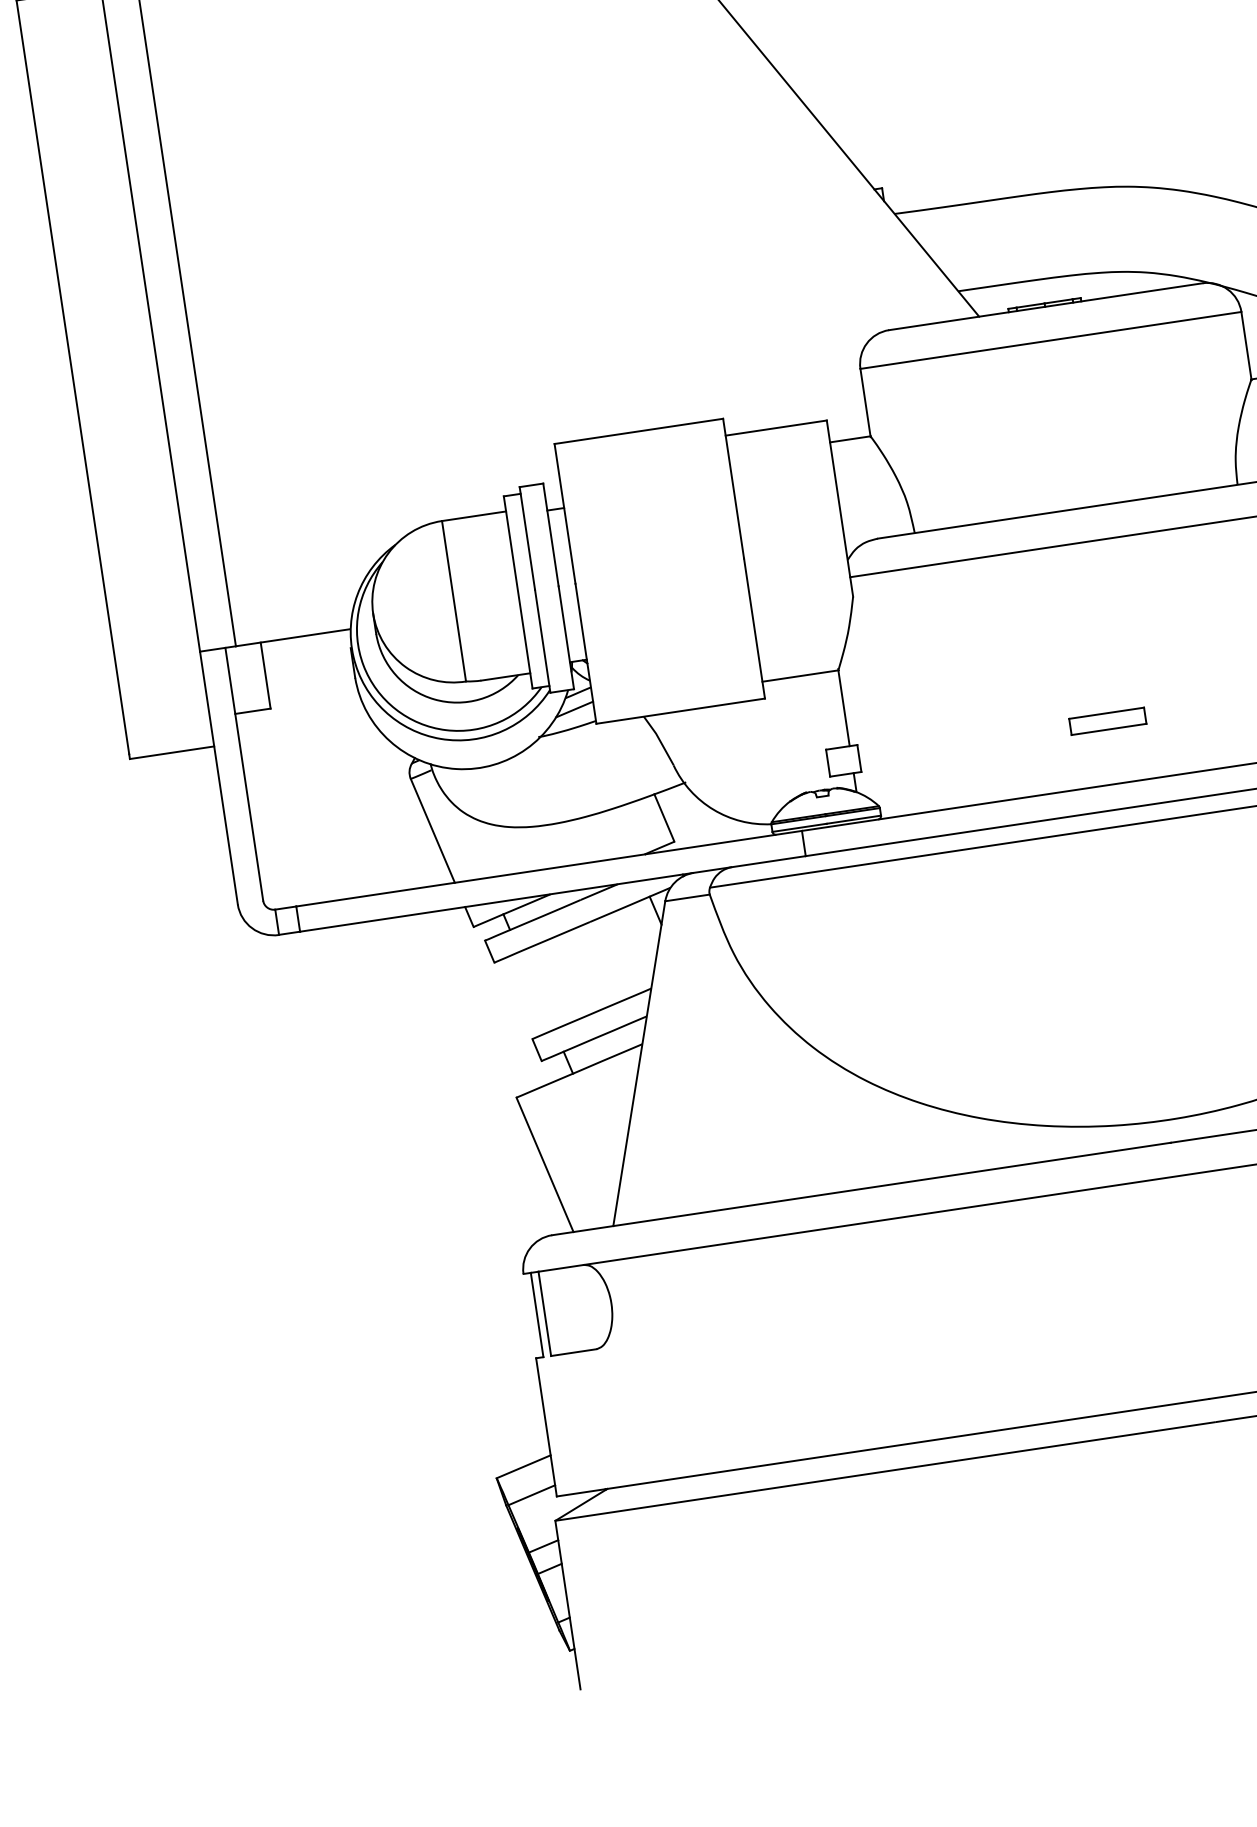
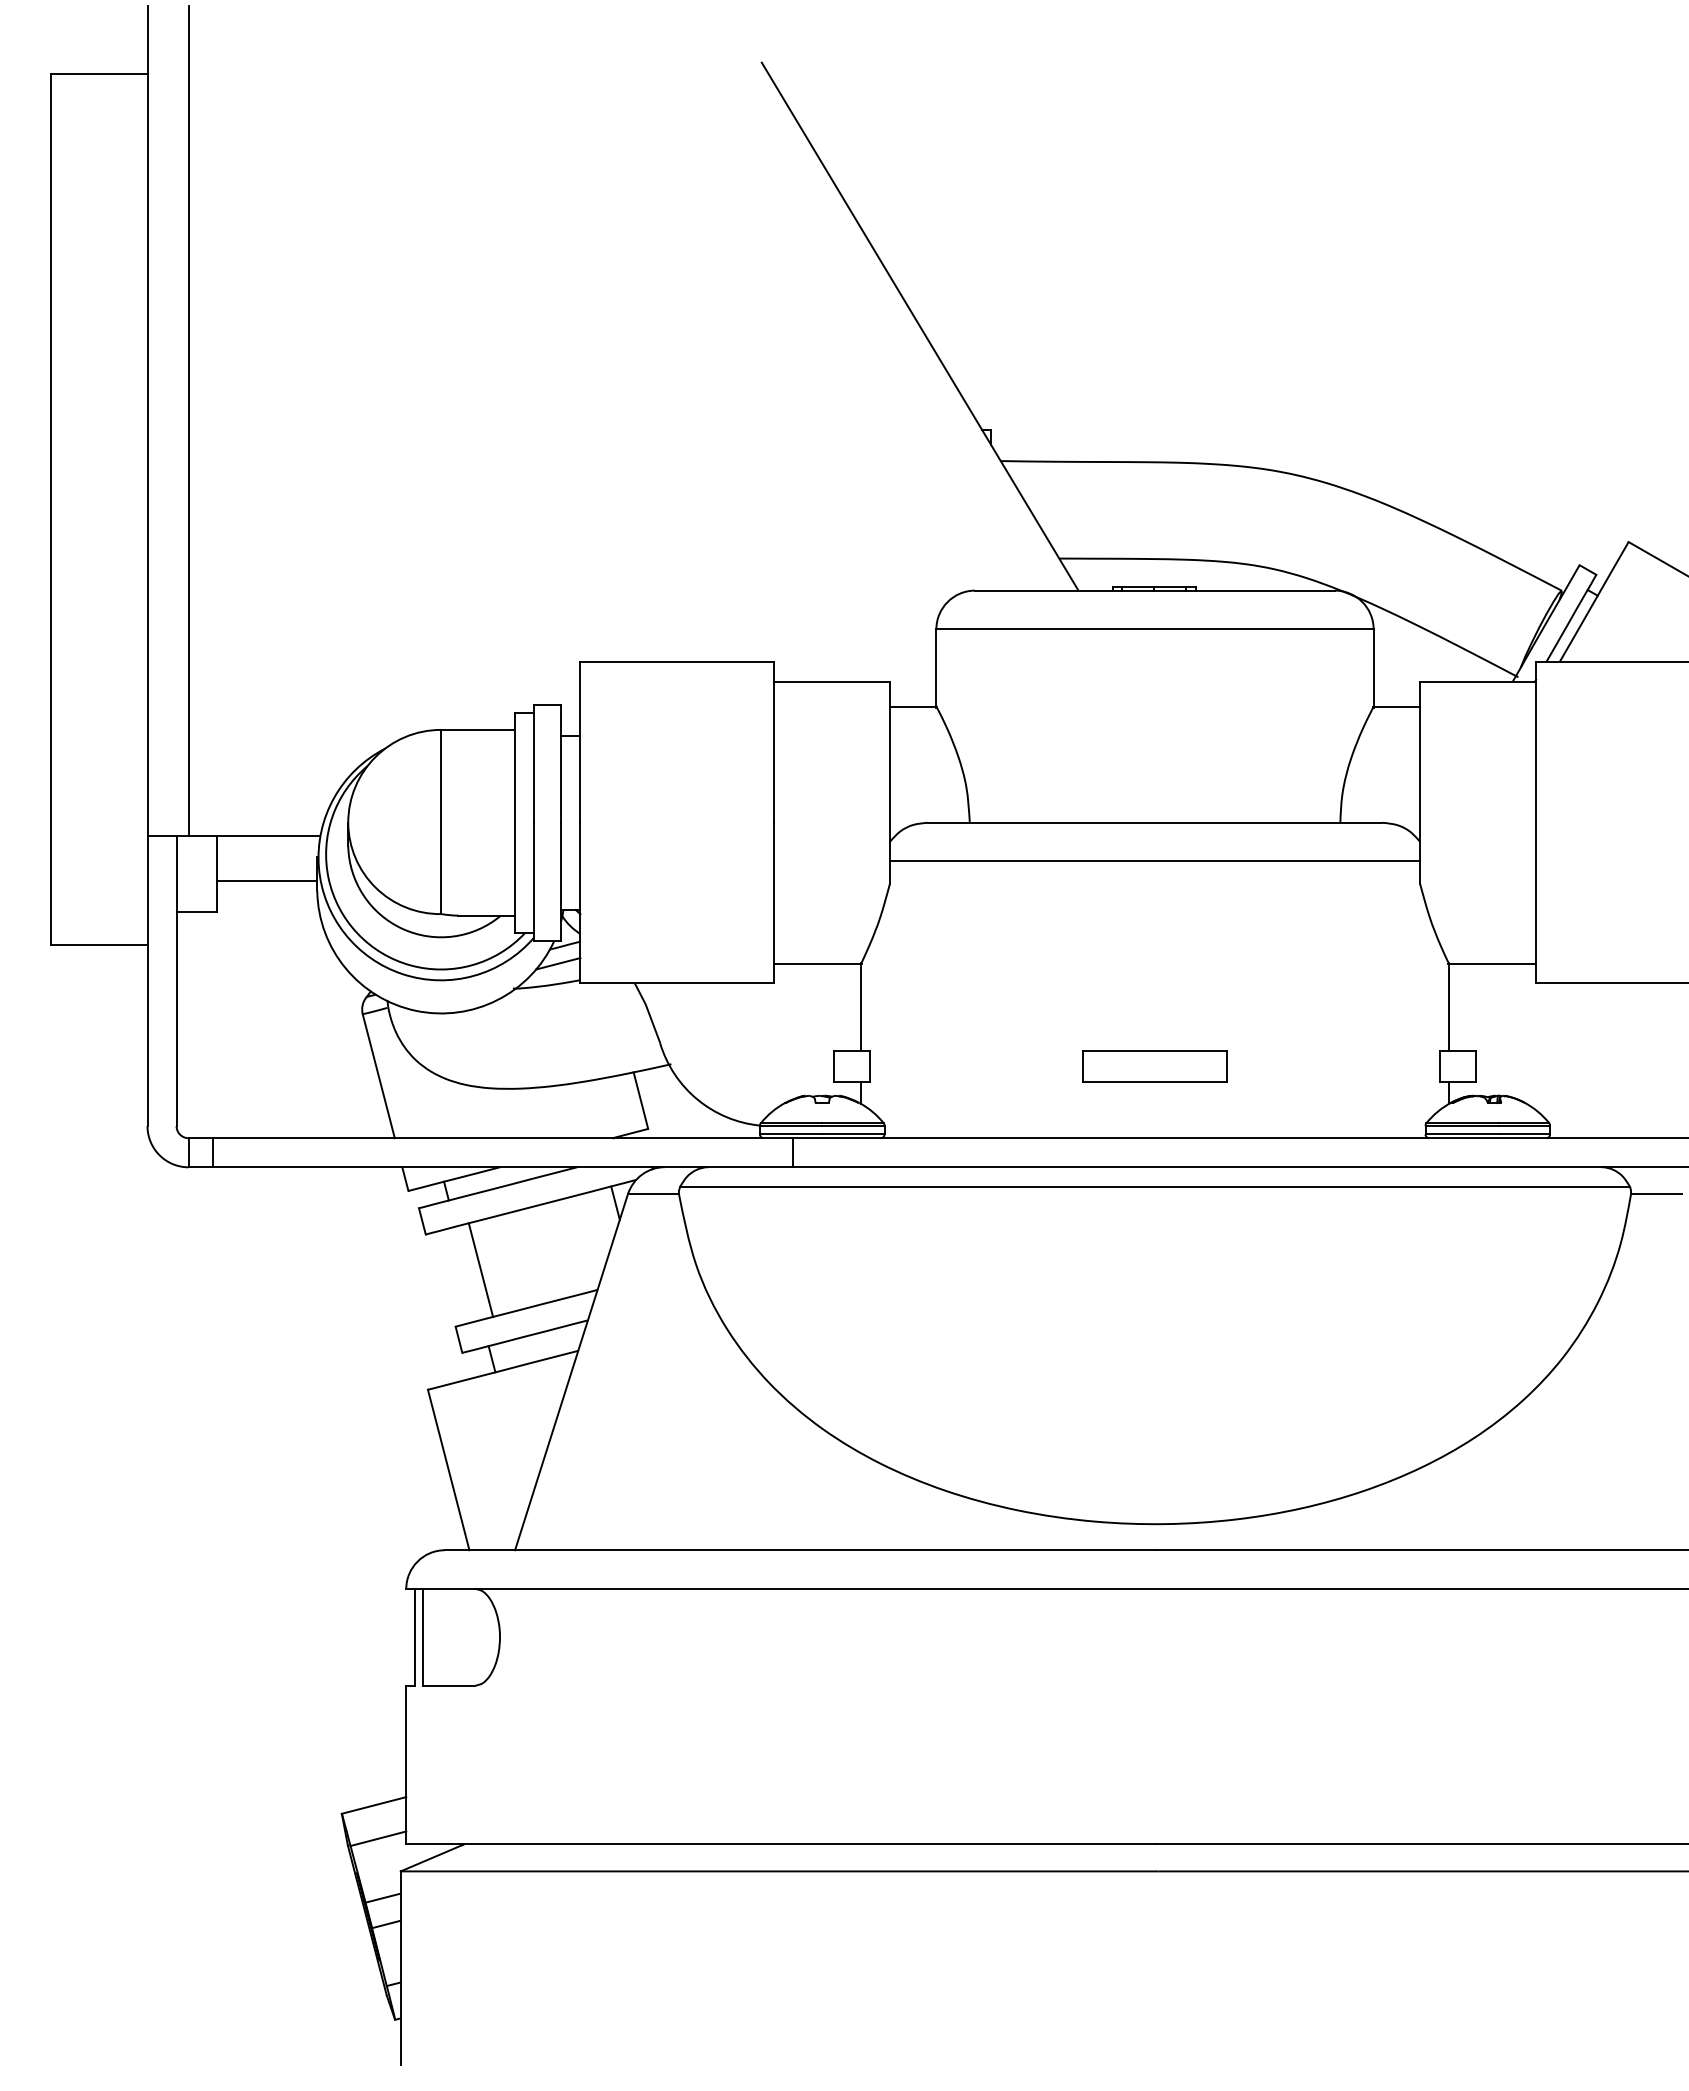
line: (310, 674) -> (267, 880), added
part: (1107, 721) -> (1154, 1066), size x1.67
line: (546, 986) -> (480, 1269), added

